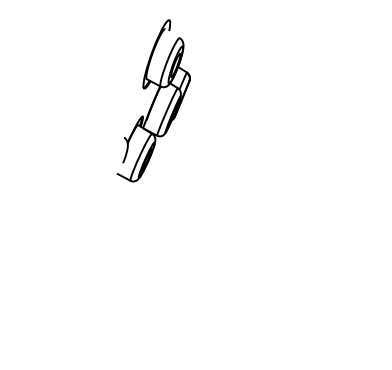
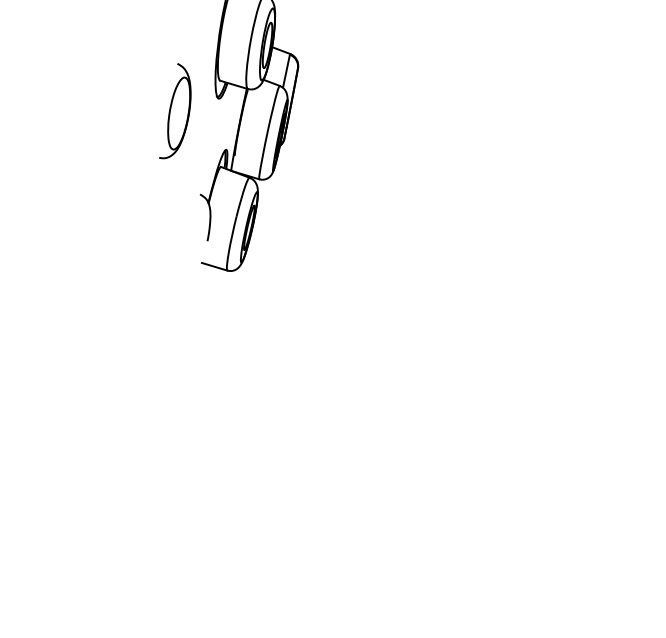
part: (118, 90) -> (172, 111), added

